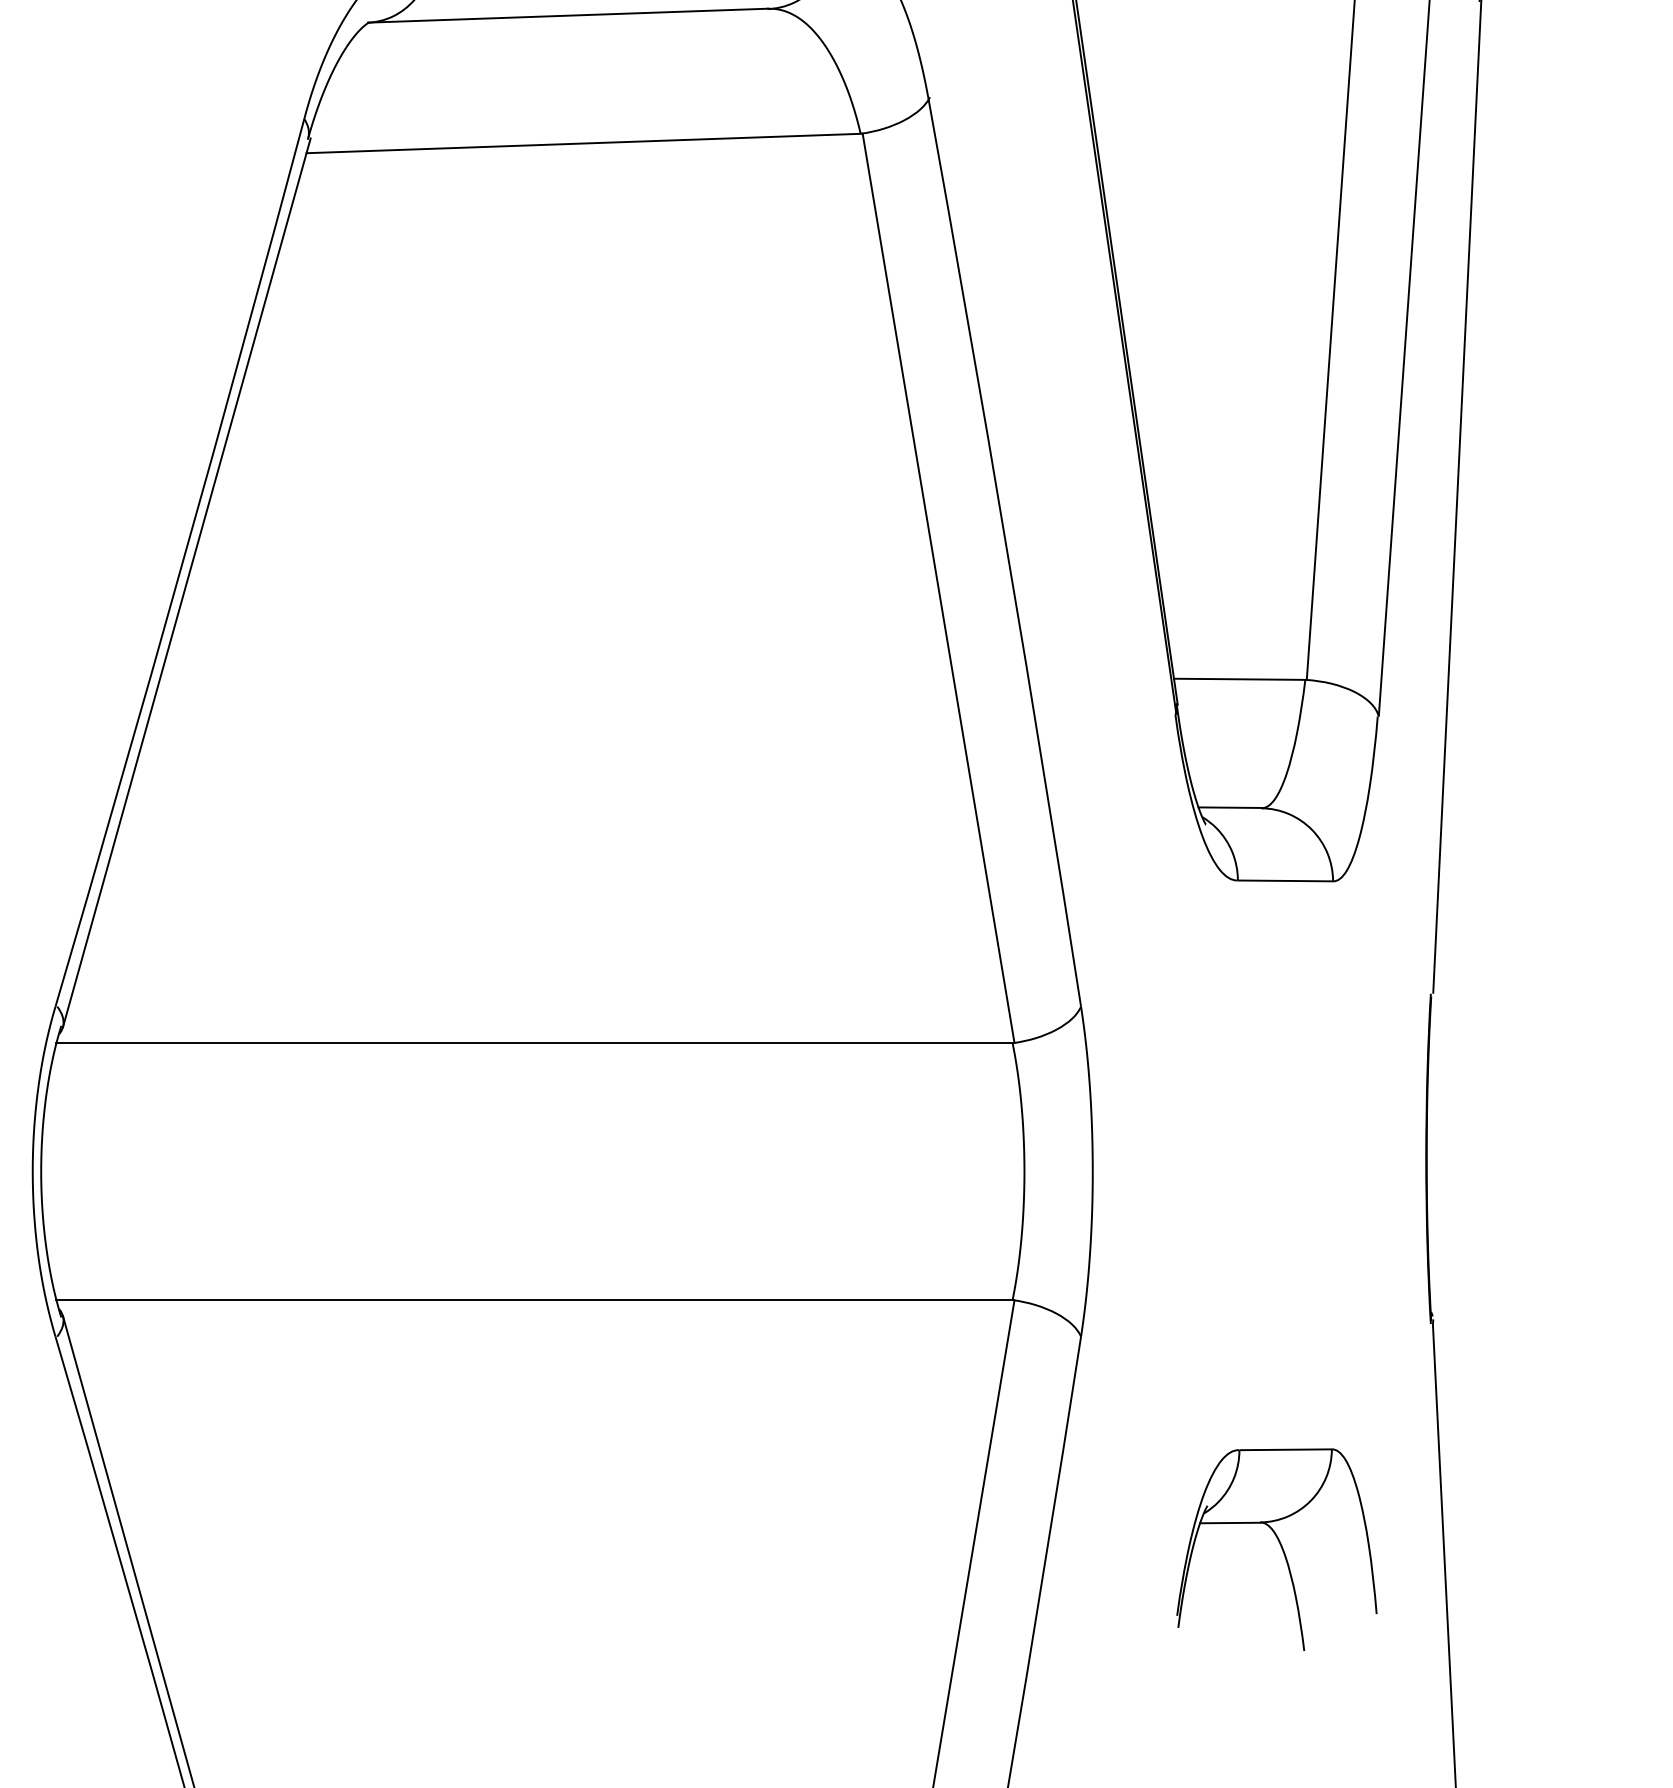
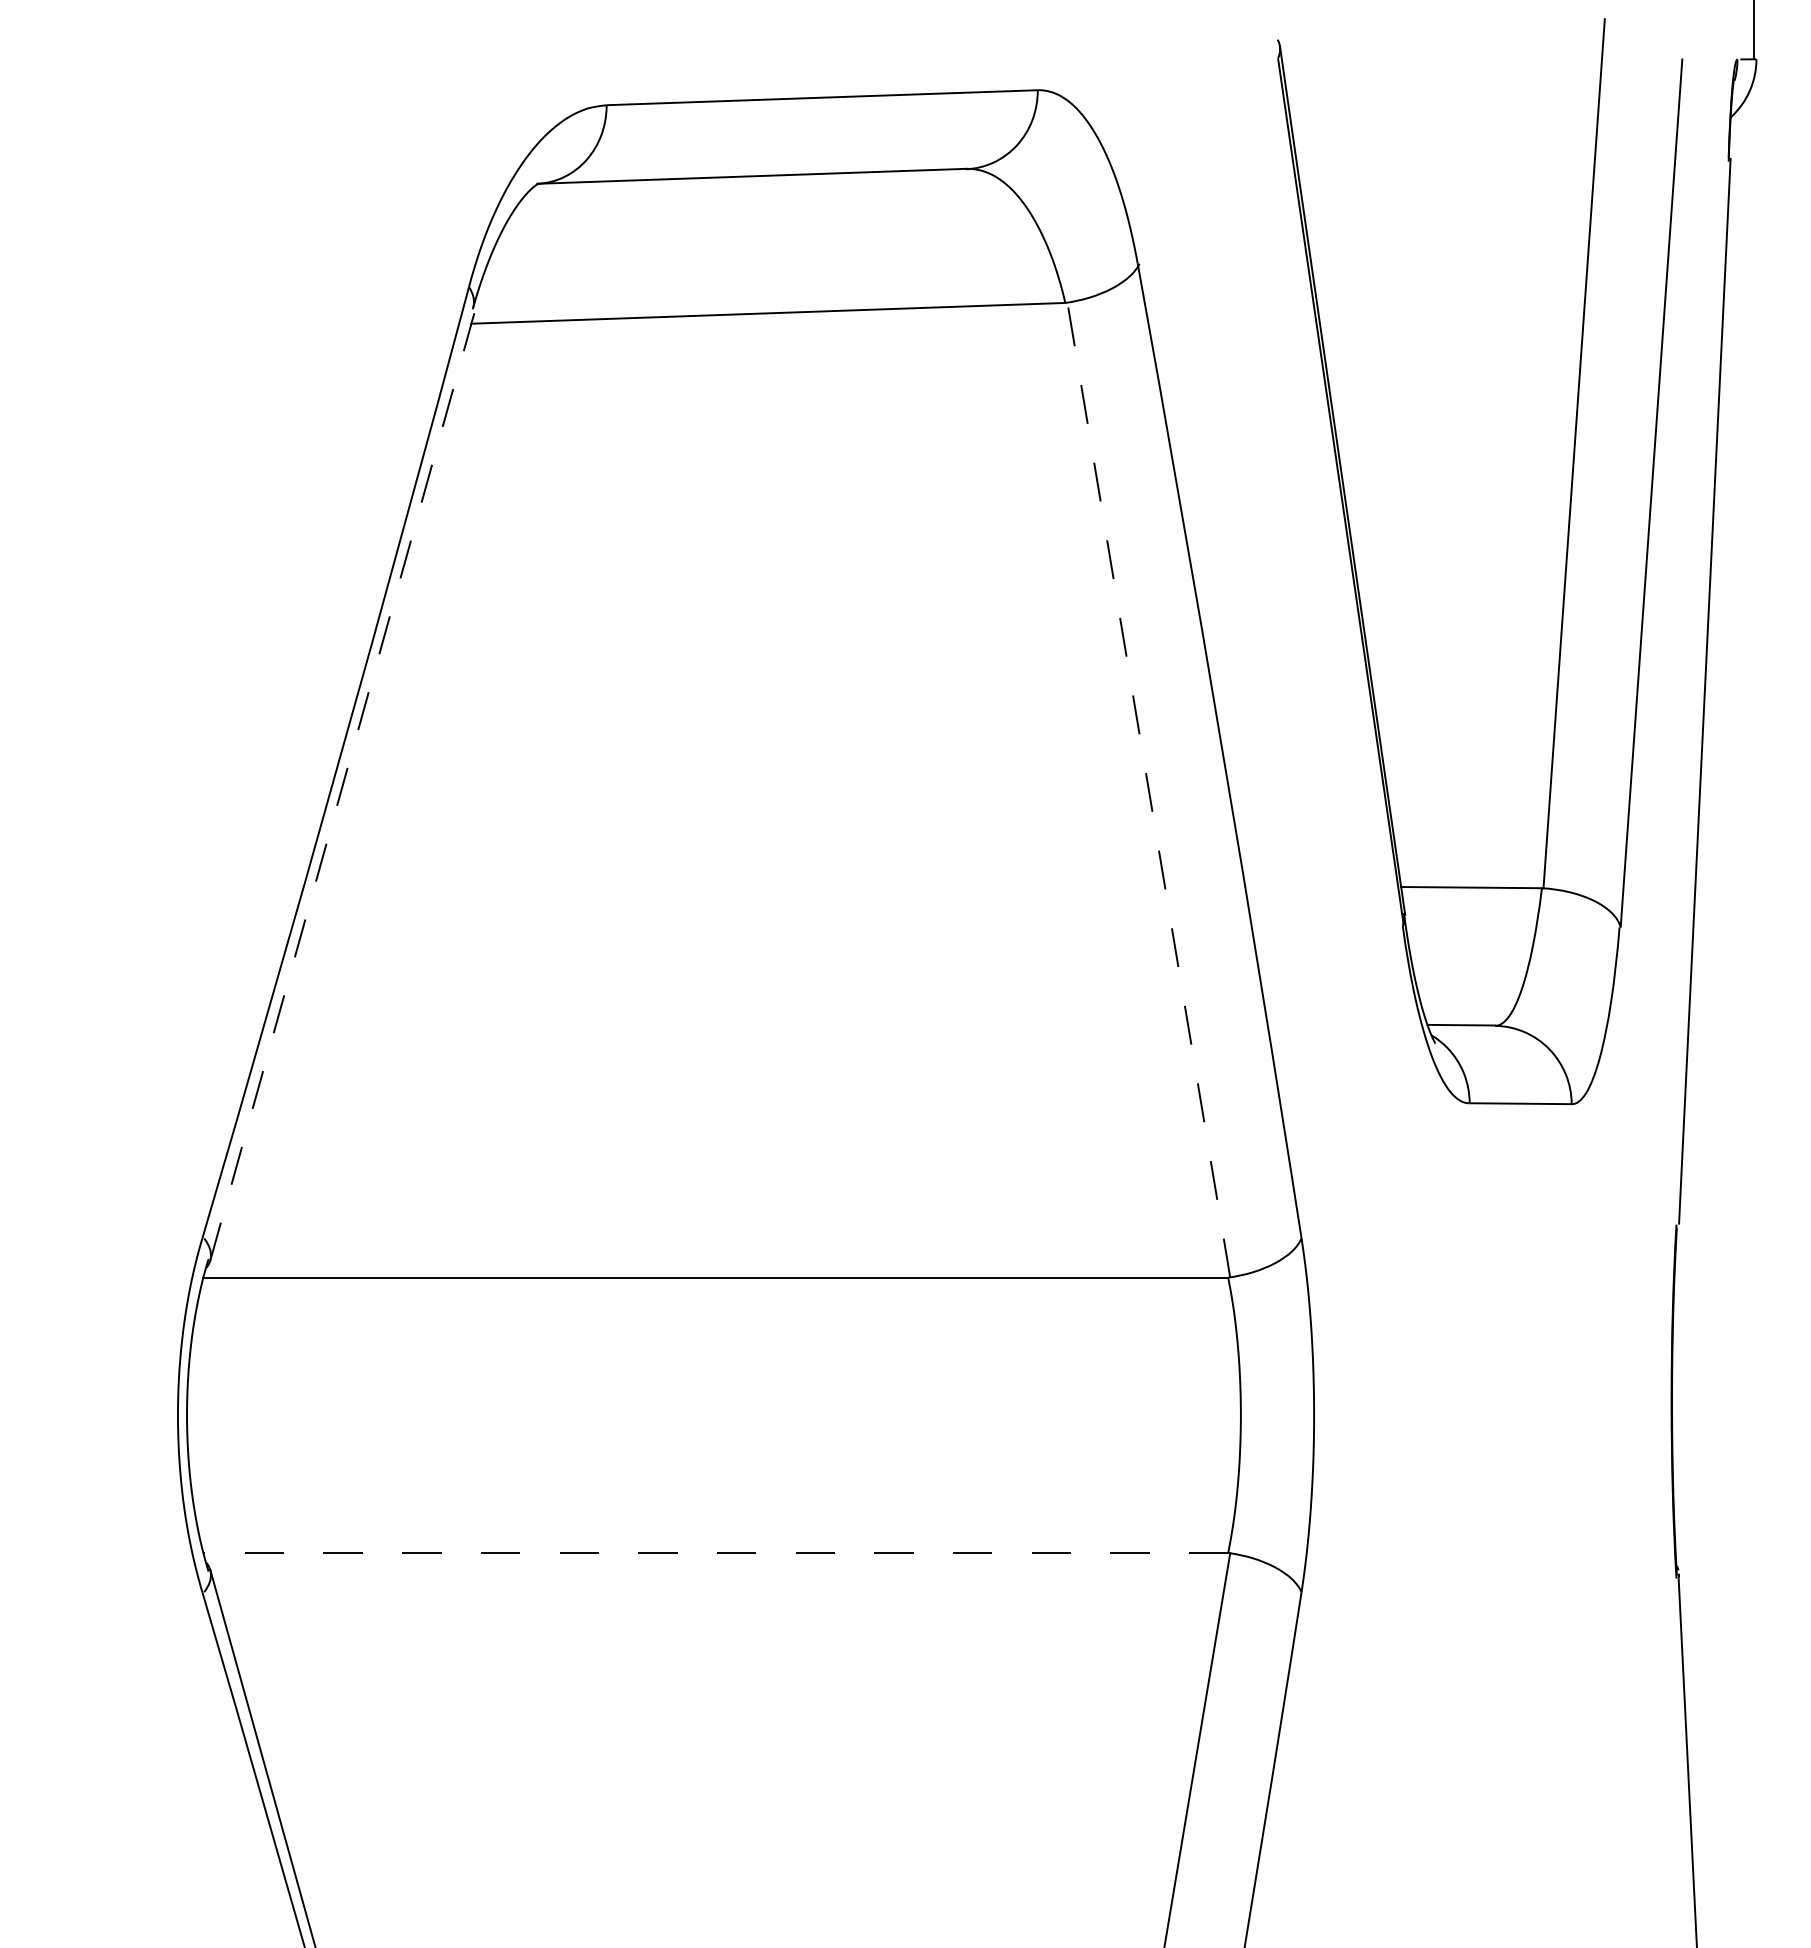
line: (187, 582) -> (343, 783), solid -> dashed
line: (938, 587) -> (1148, 789), solid -> dashed
line: (534, 1299) -> (715, 1552), solid -> dashed
part: (1276, 1549) -> (1511, 1820), removed

